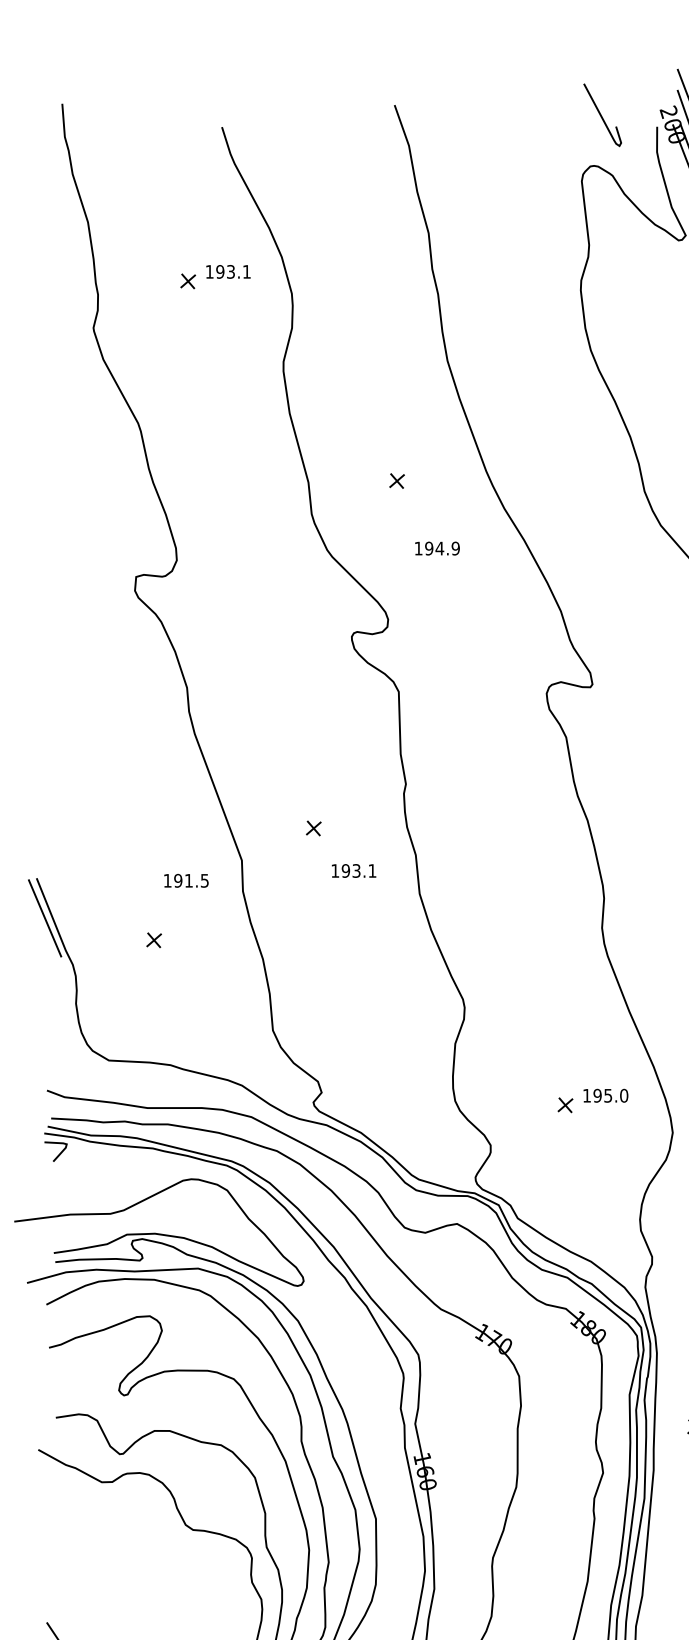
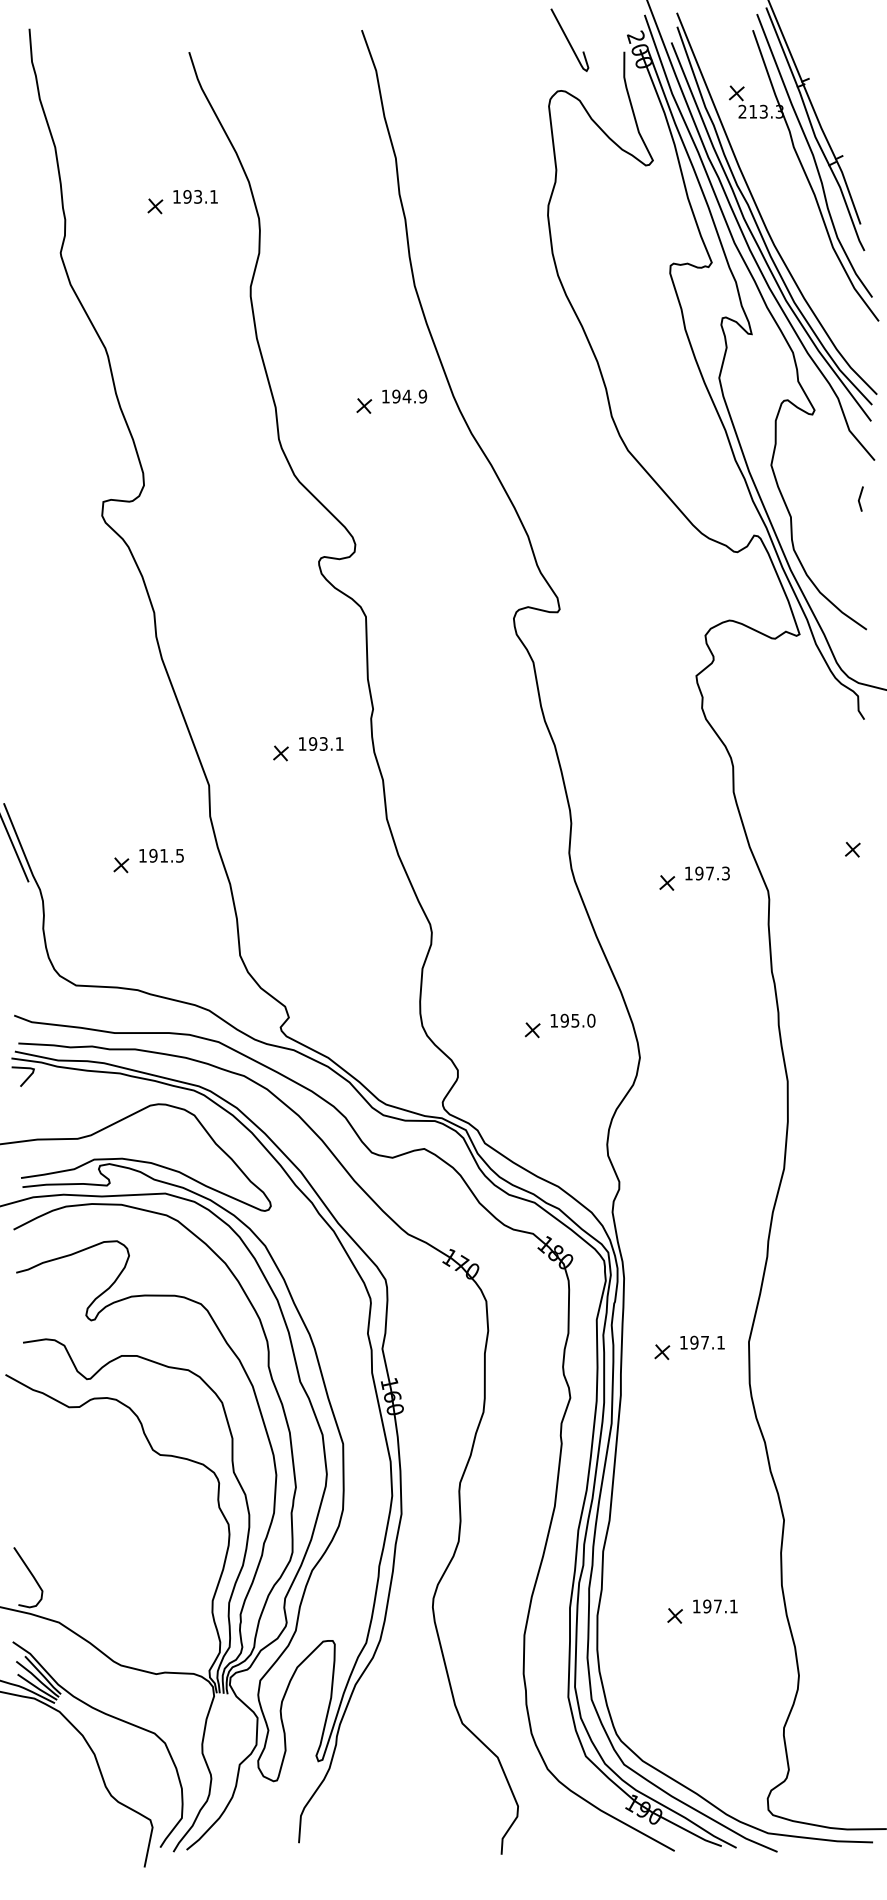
text: (437, 548) -> (404, 396), moved
text: (354, 870) -> (321, 743), moved
text: (186, 880) -> (161, 855), moved

